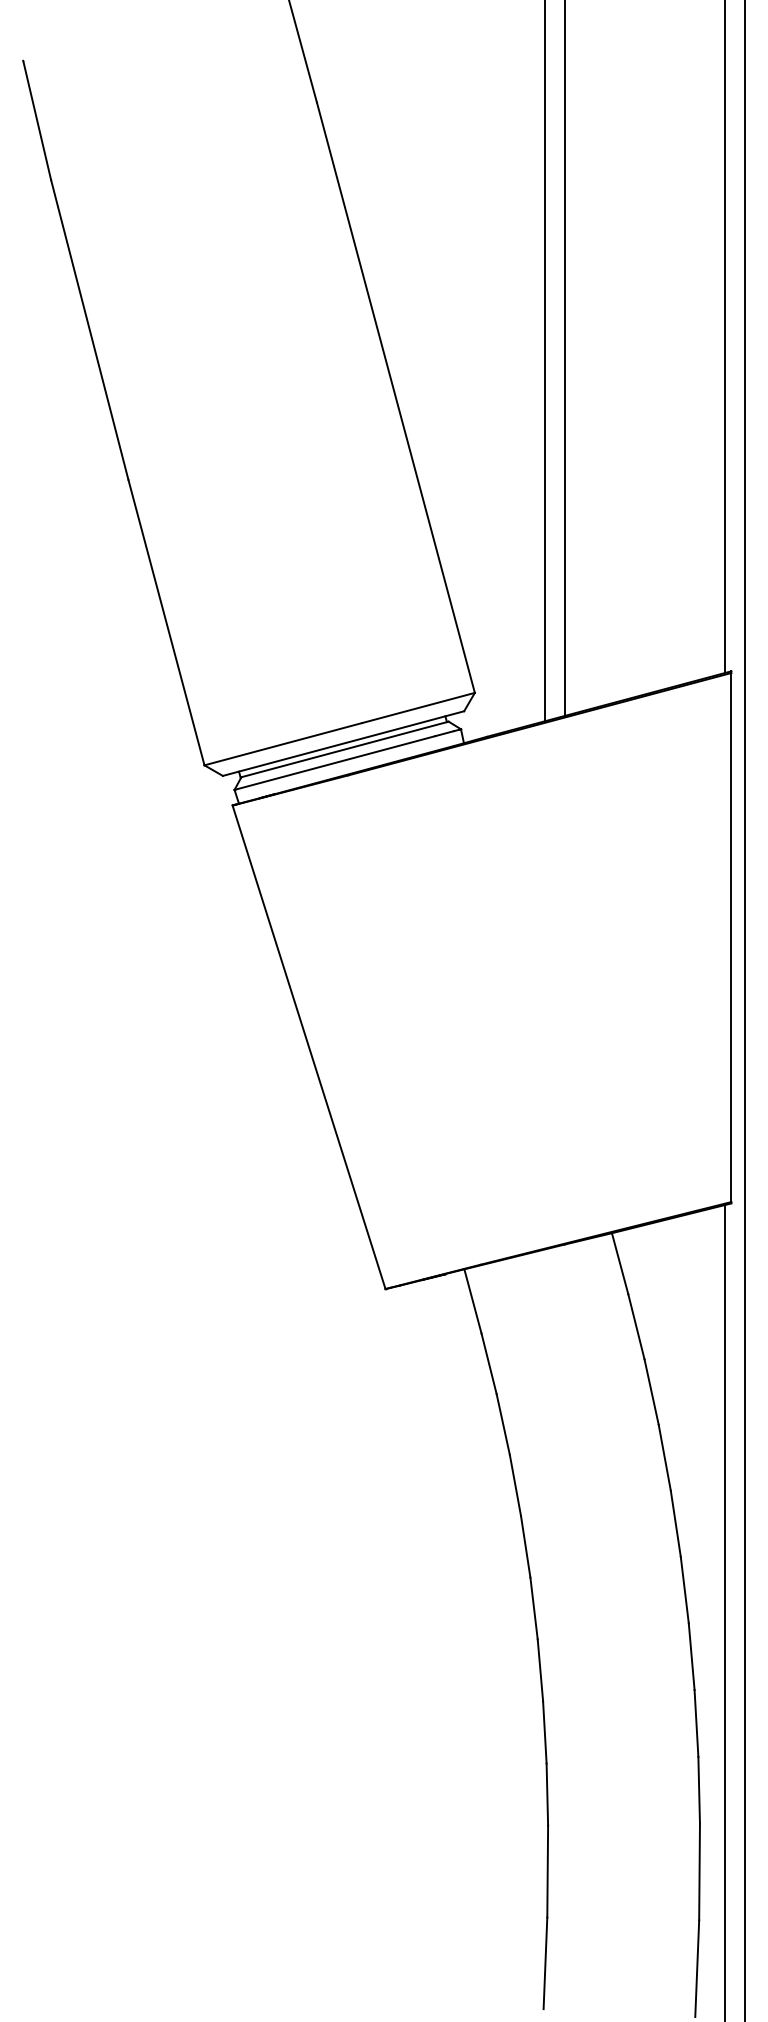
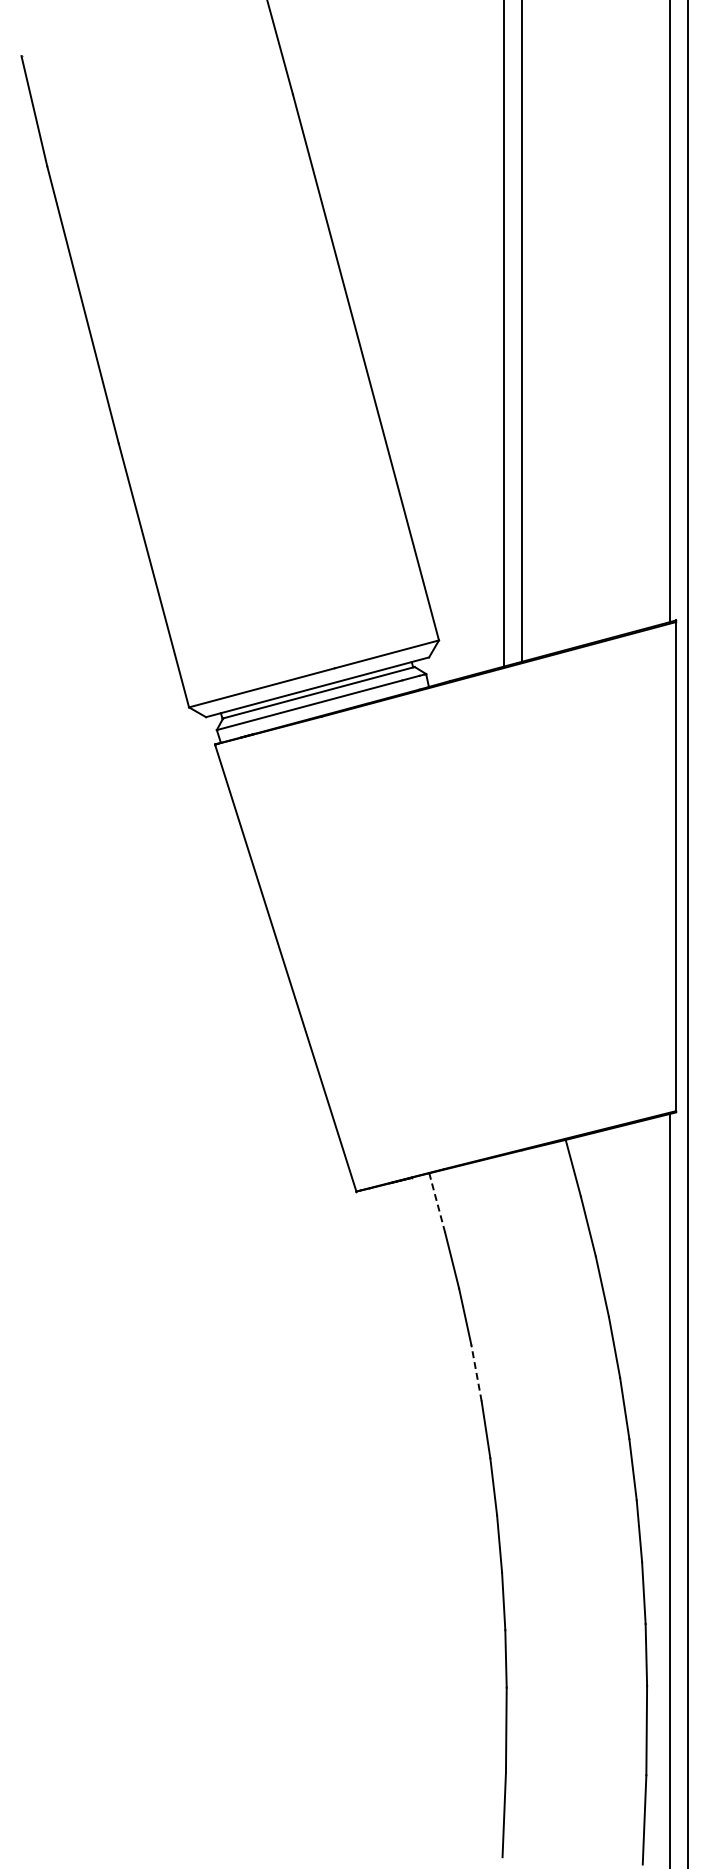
line: (473, 1301) -> (437, 1203), solid -> dashed
line: (515, 1485) -> (476, 1373), solid -> dashed

